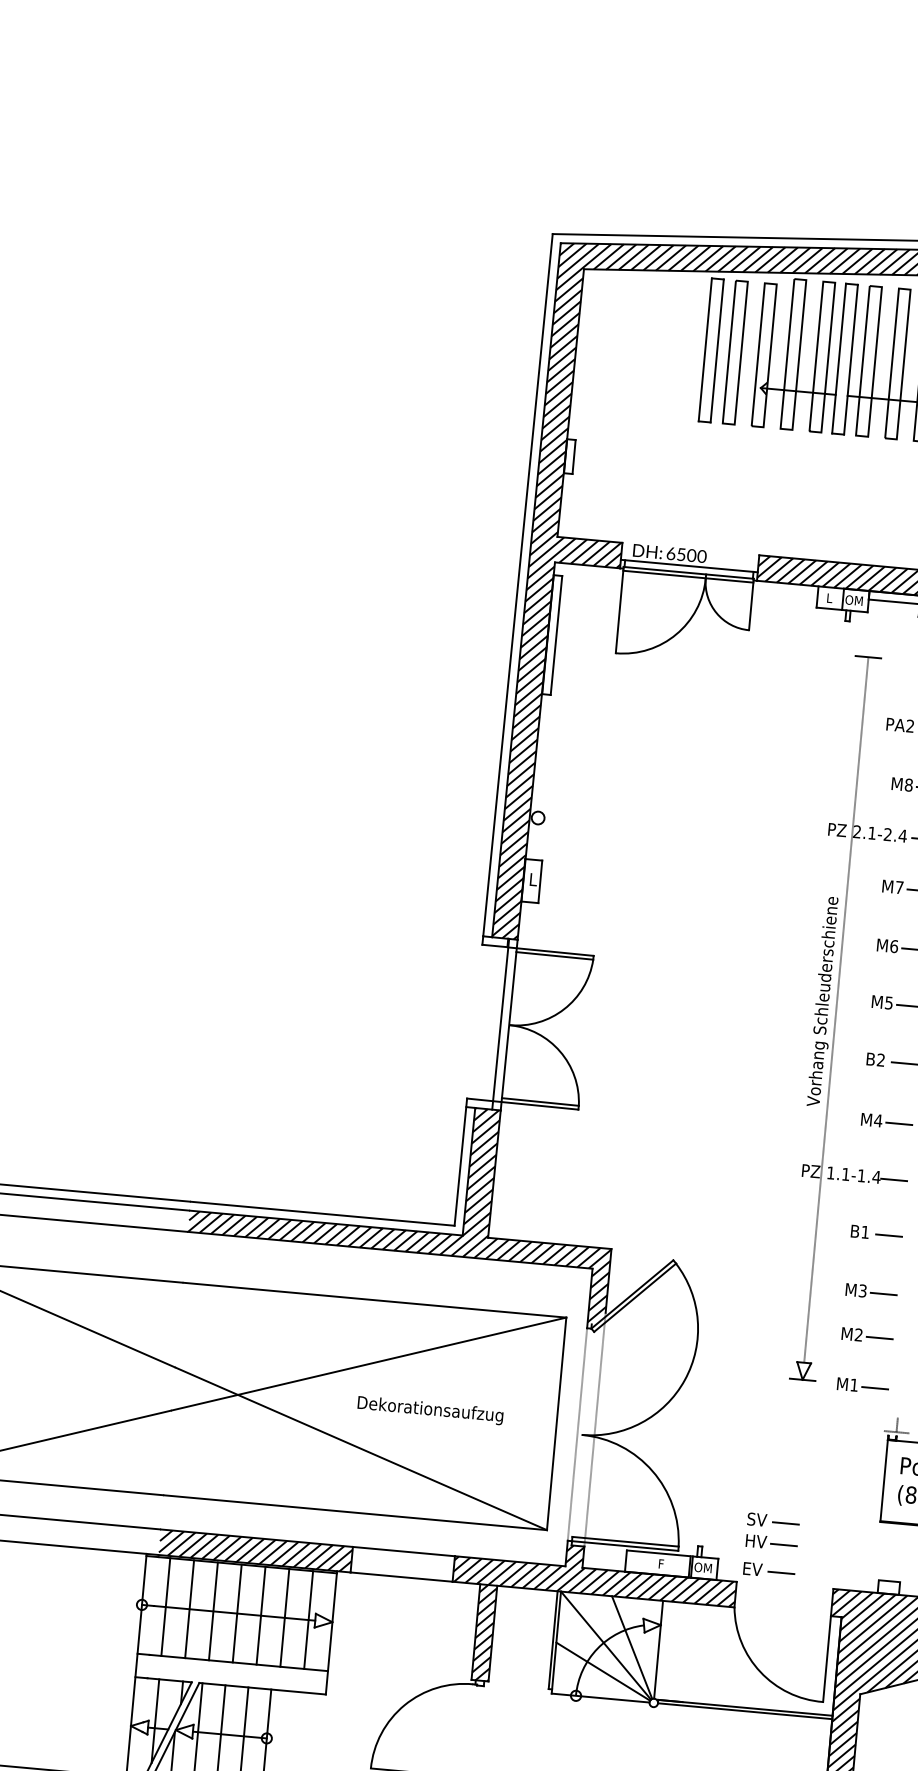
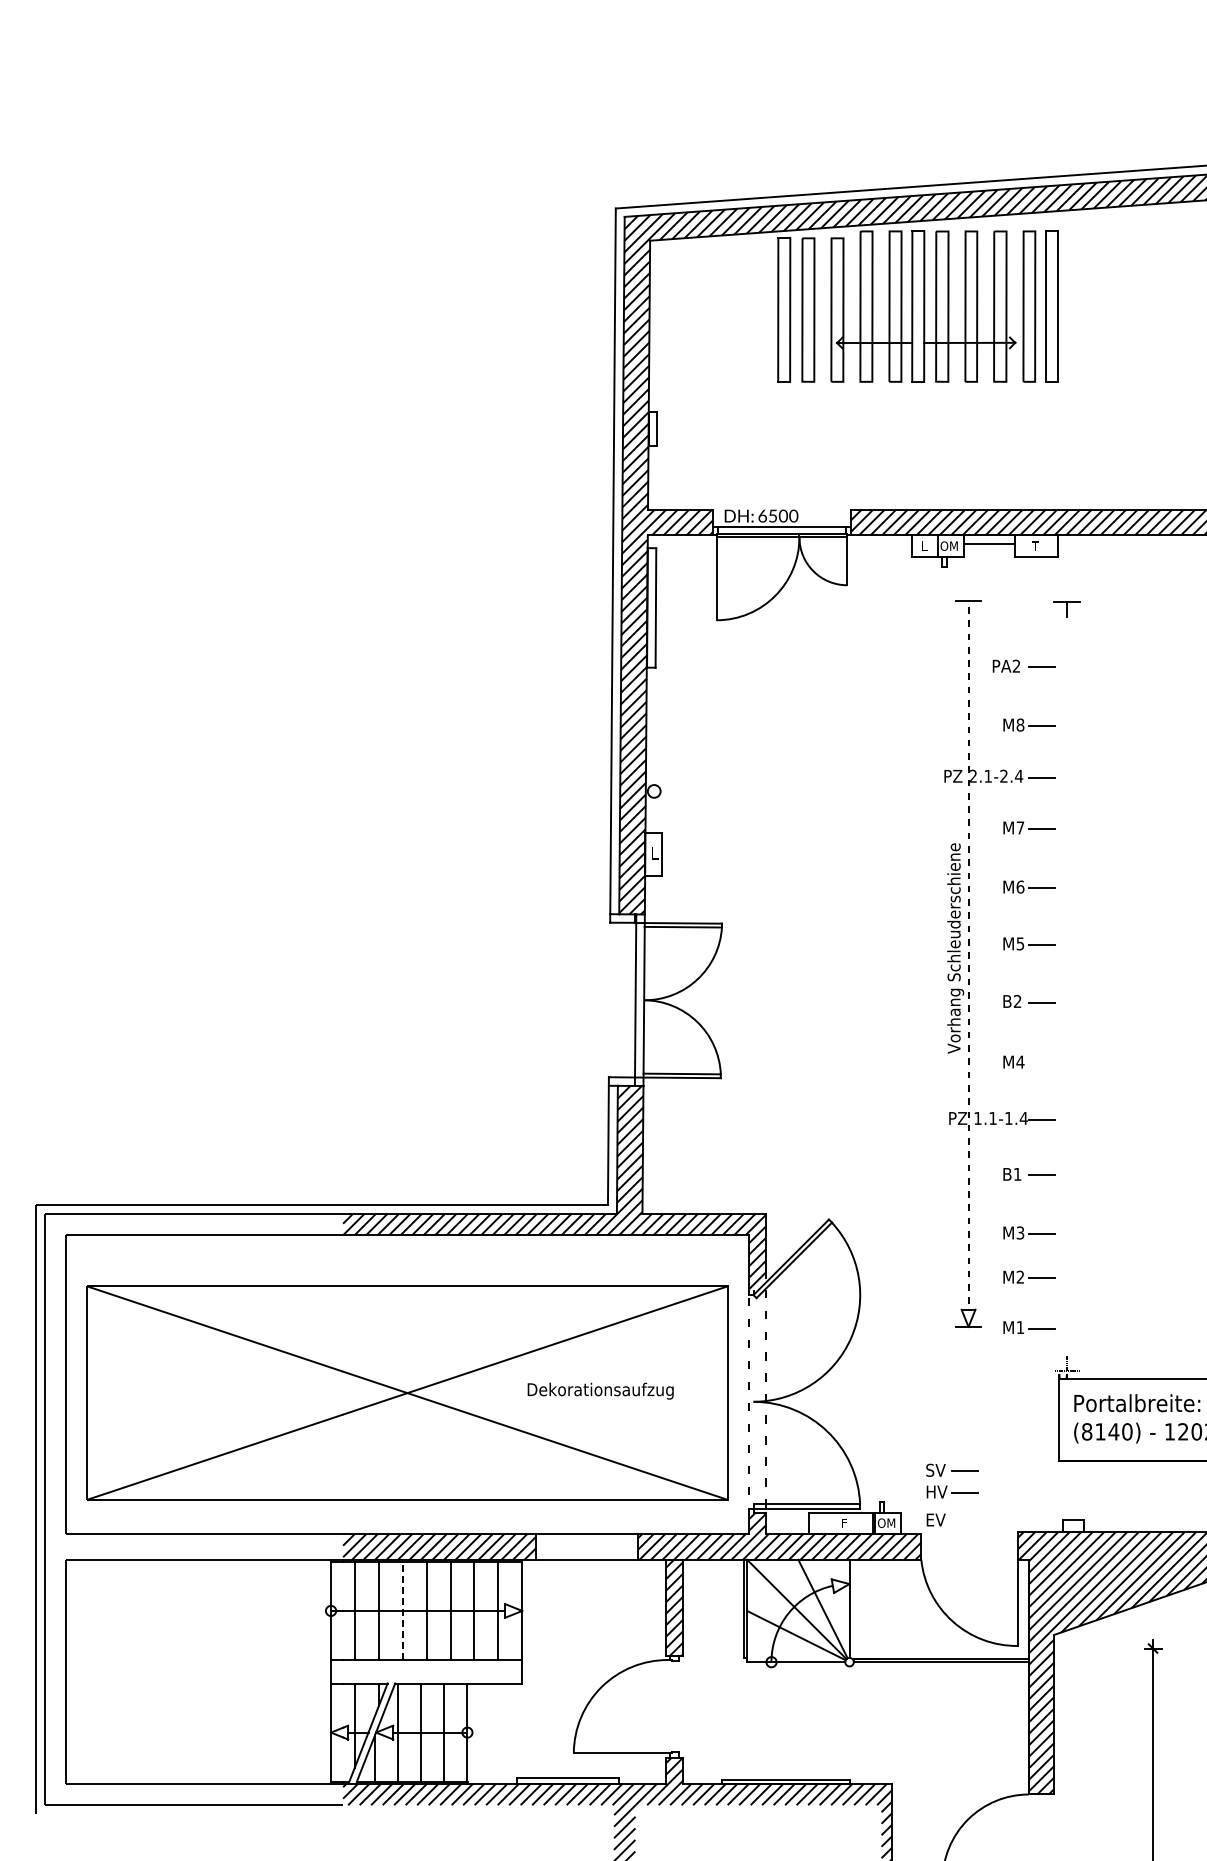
line: (899, 1124) -> (1041, 1063), removed
line: (780, 1573) -> (964, 1521), removed
line: (213, 1610) -> (402, 1610), solid -> dashed

